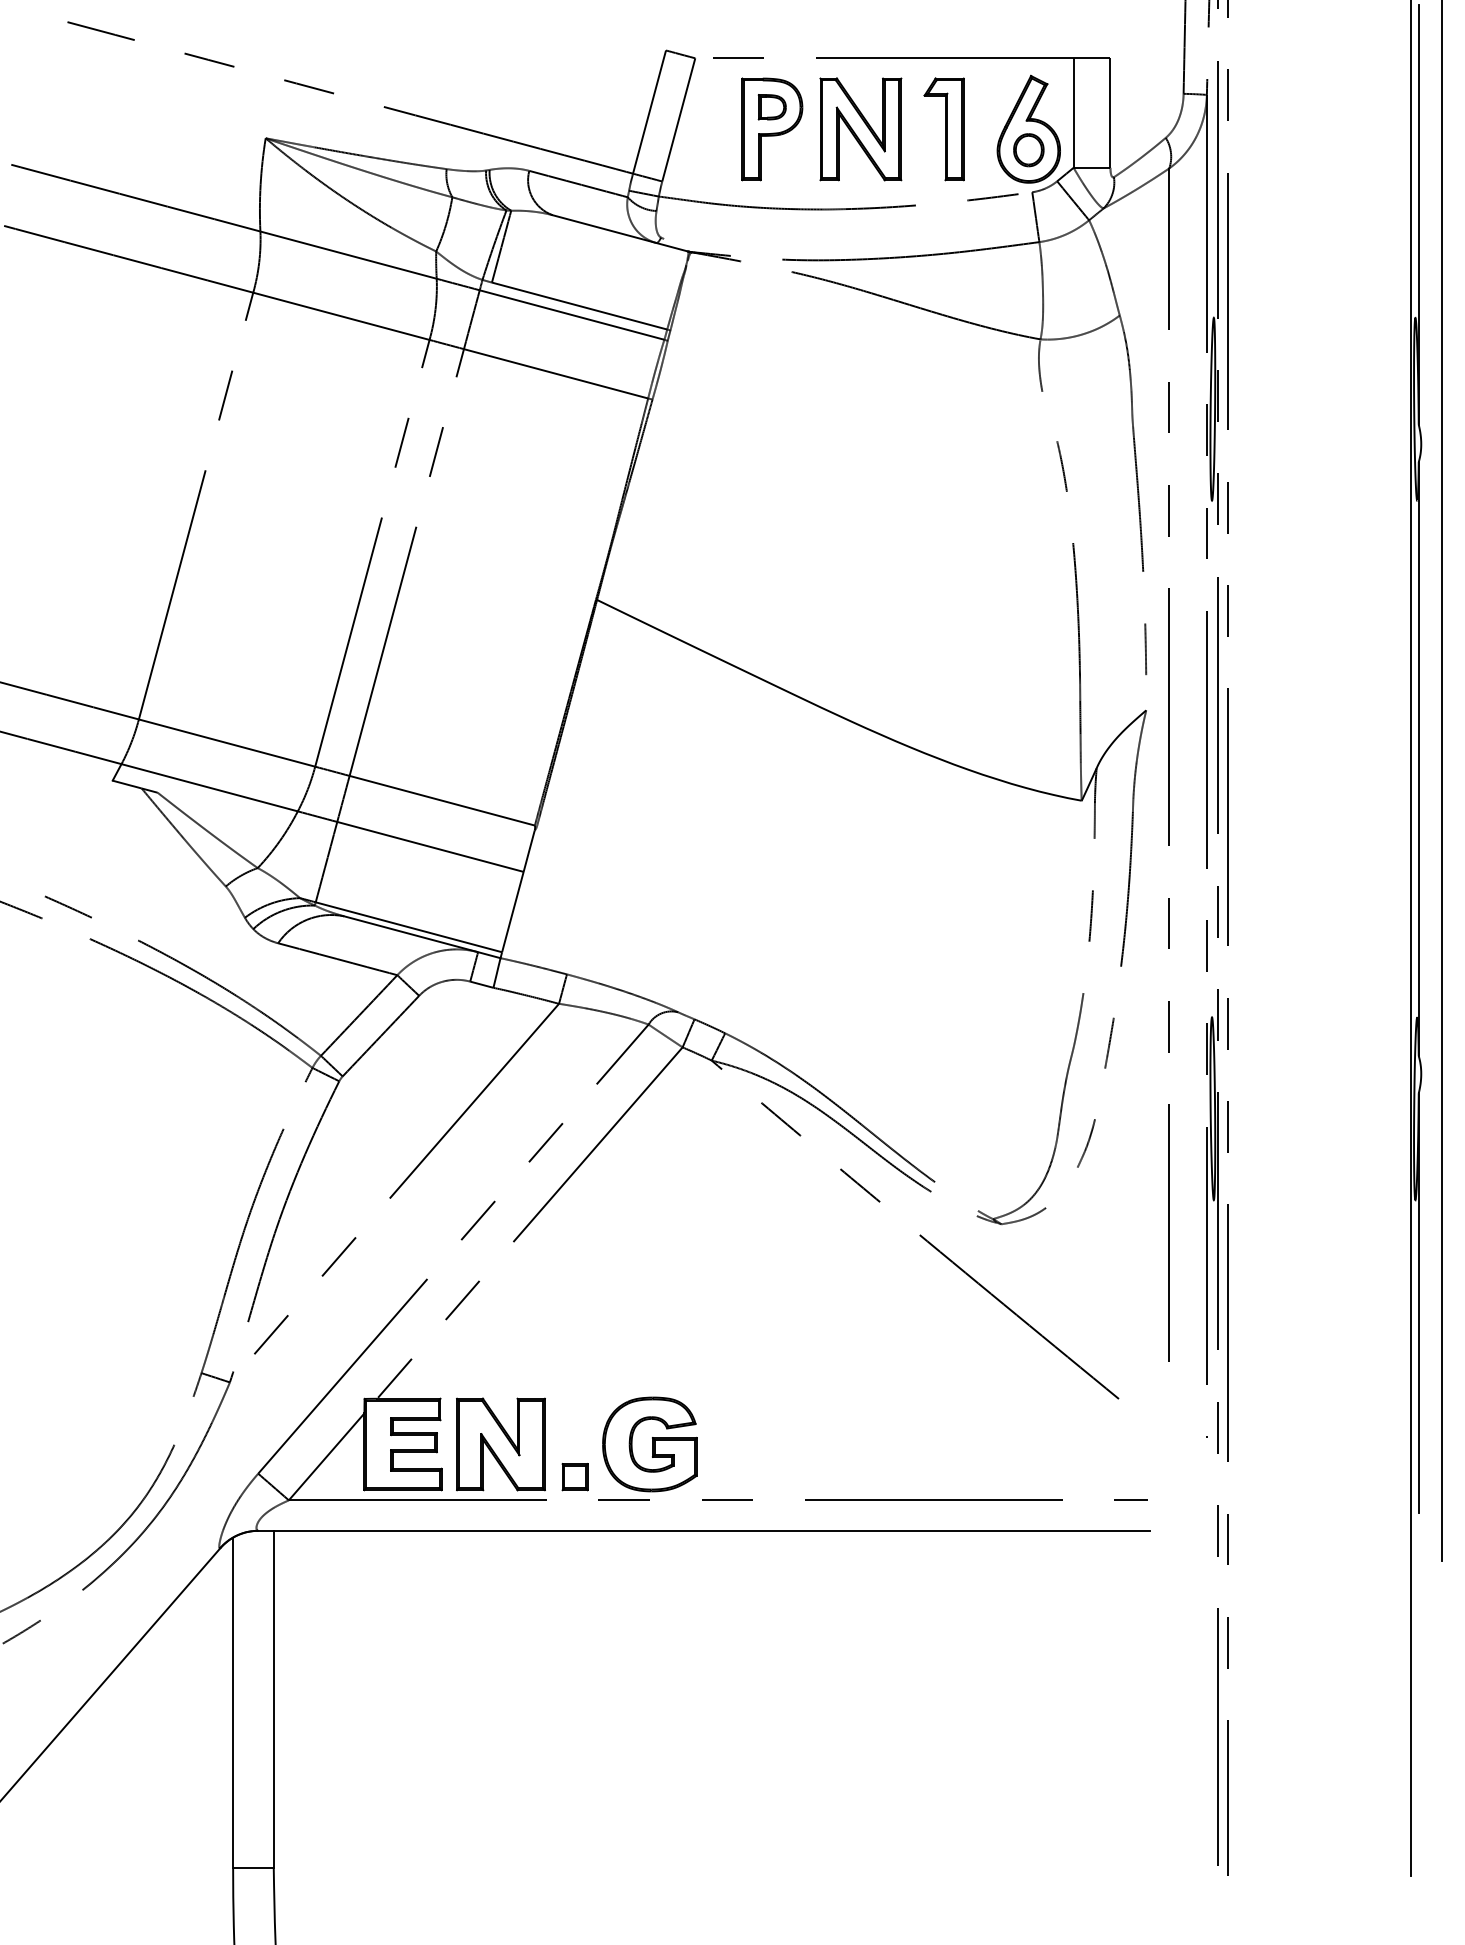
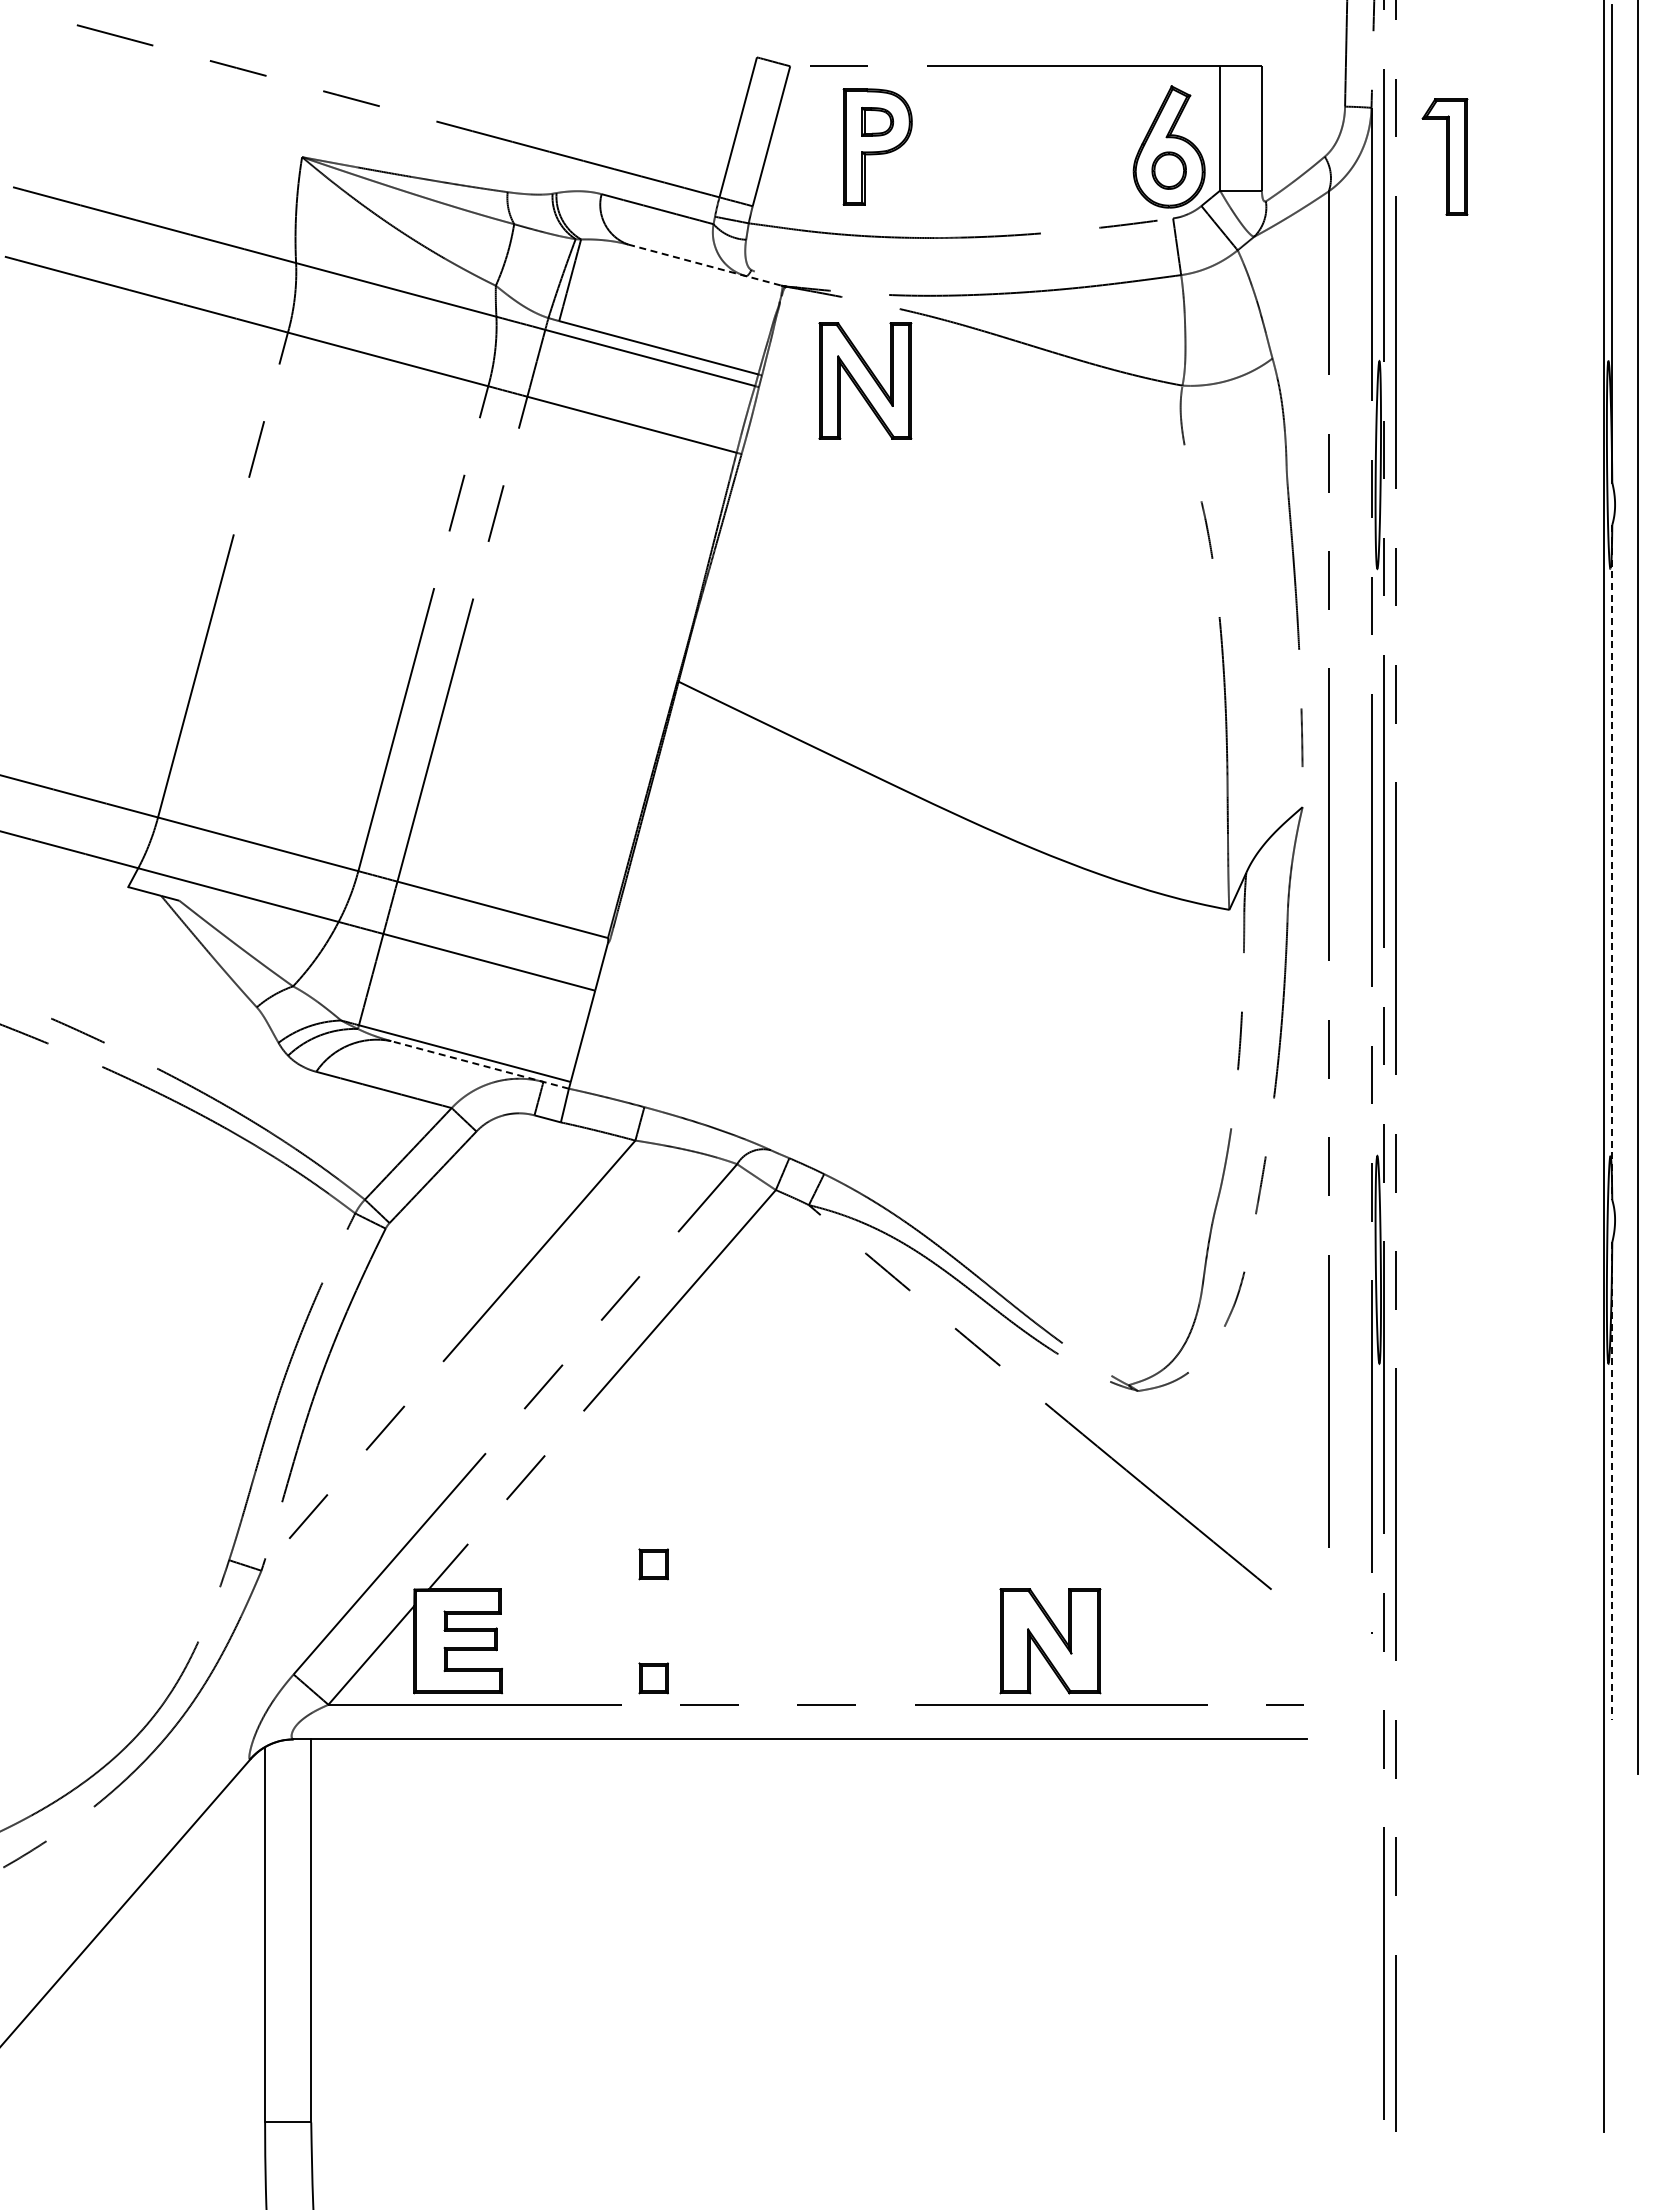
part: (860, 128) -> (865, 380), moved
part: (943, 128) -> (1444, 156), moved
line: (620, 233) -> (705, 265), solid -> dashed
line: (1418, 759) -> (1612, 862), solid -> dashed
line: (422, 936) -> (480, 1064), solid -> dashed
line: (1418, 1302) -> (1612, 1480), solid -> dashed
part: (574, 1376) -> (653, 1564), added
part: (501, 1444) -> (1050, 1641), moved
part: (649, 1444) -> (738, 1641), removed

